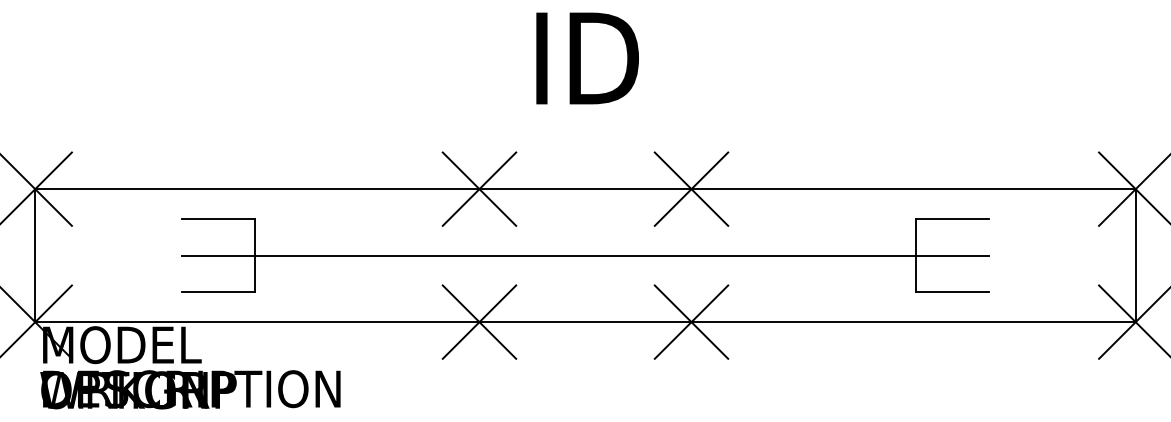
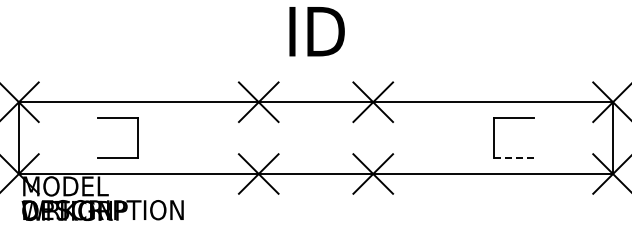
line: (584, 256) -> (315, 138), removed
line: (953, 291) -> (514, 157), solid -> dashed

